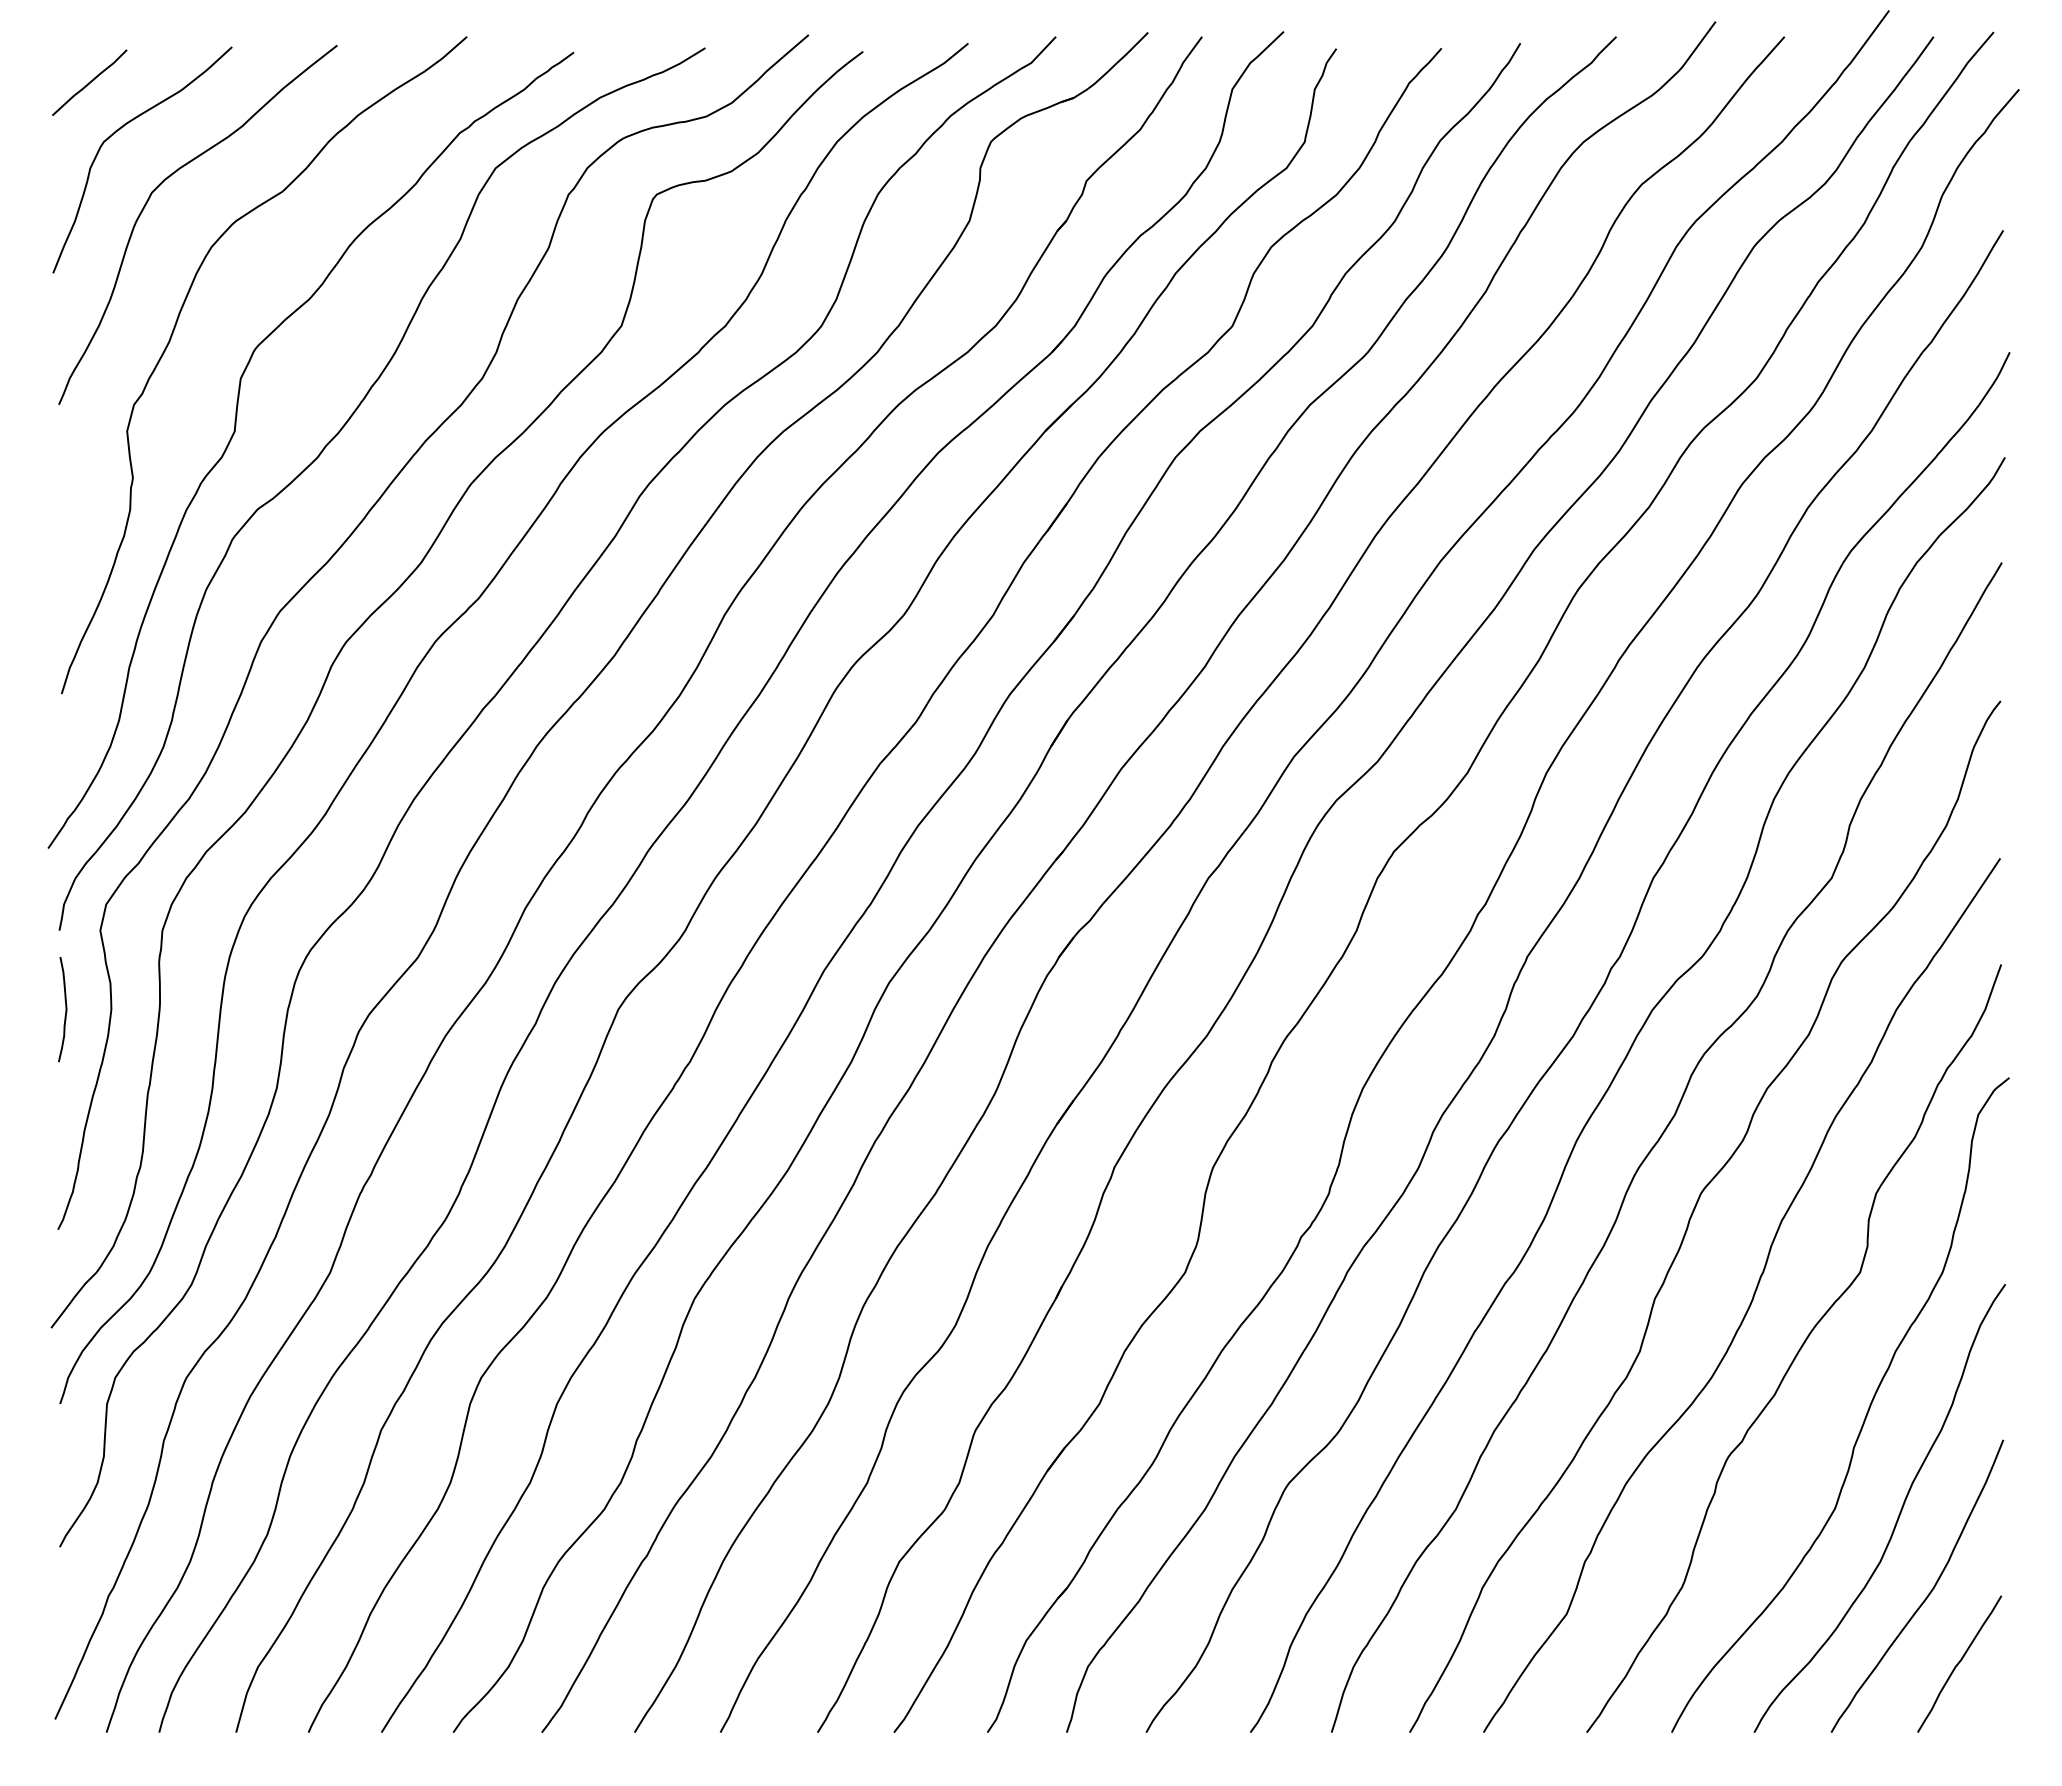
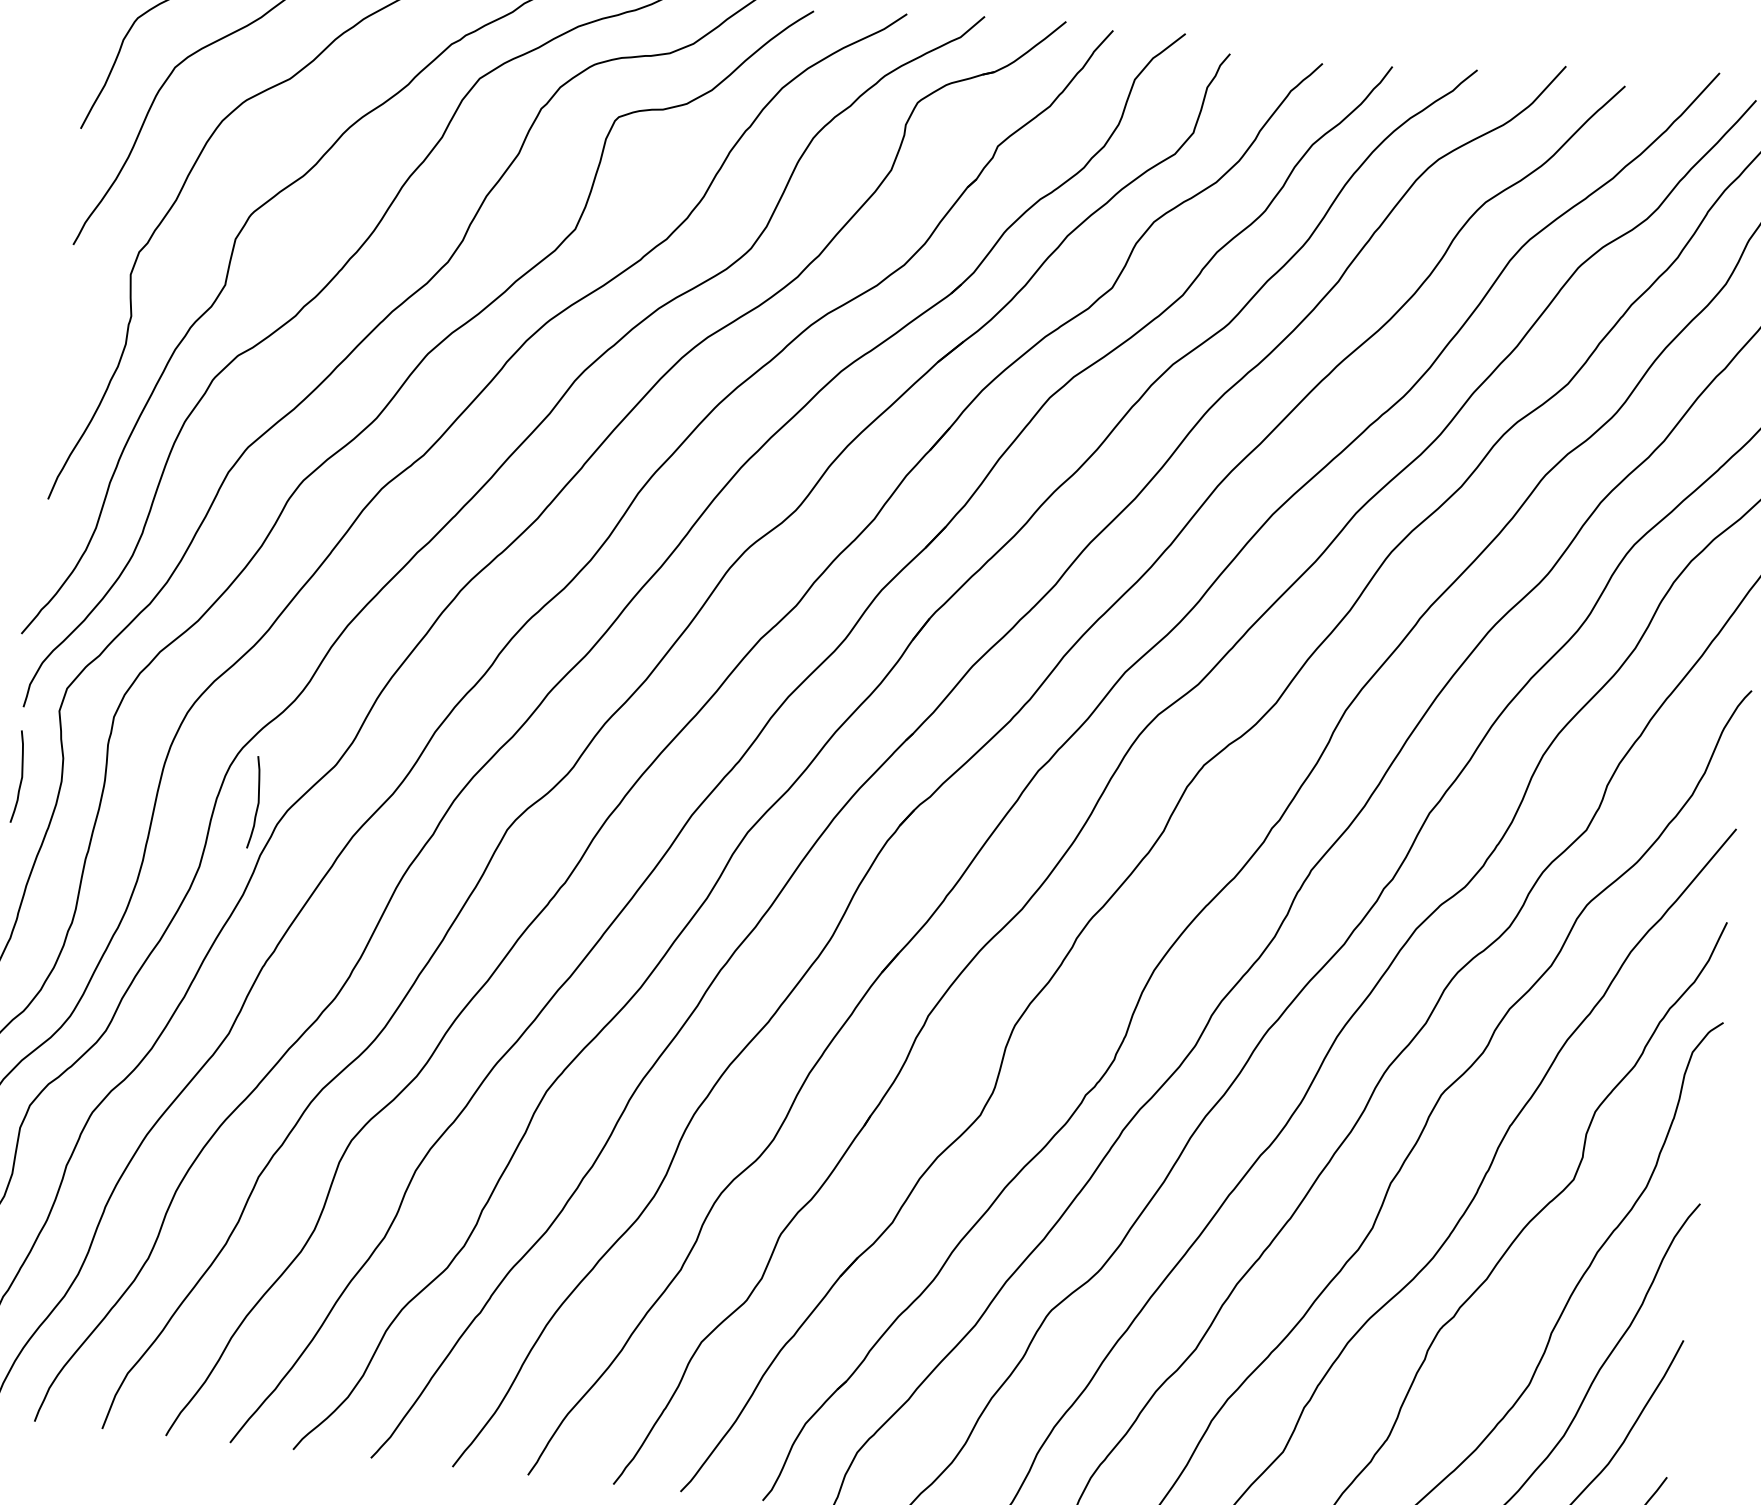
curve: (334, 1009) -> (257, 802), added

